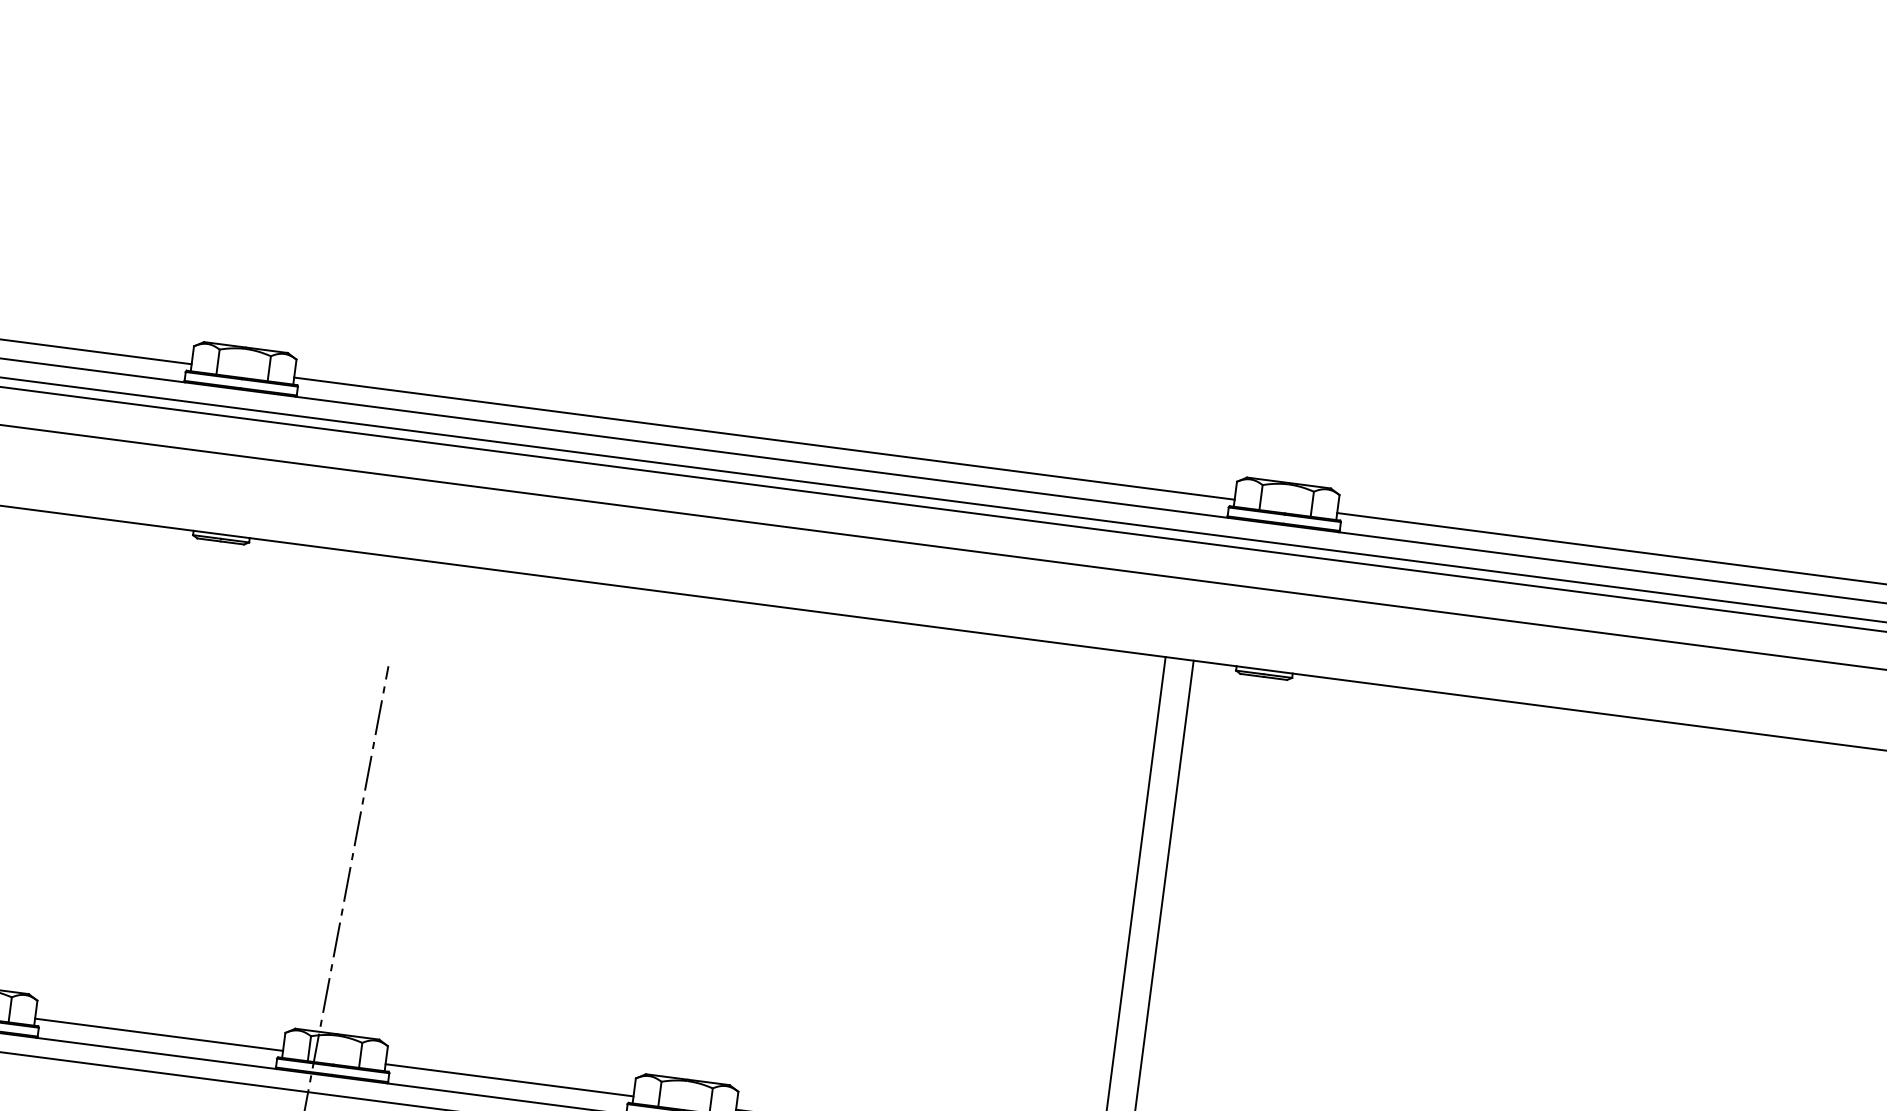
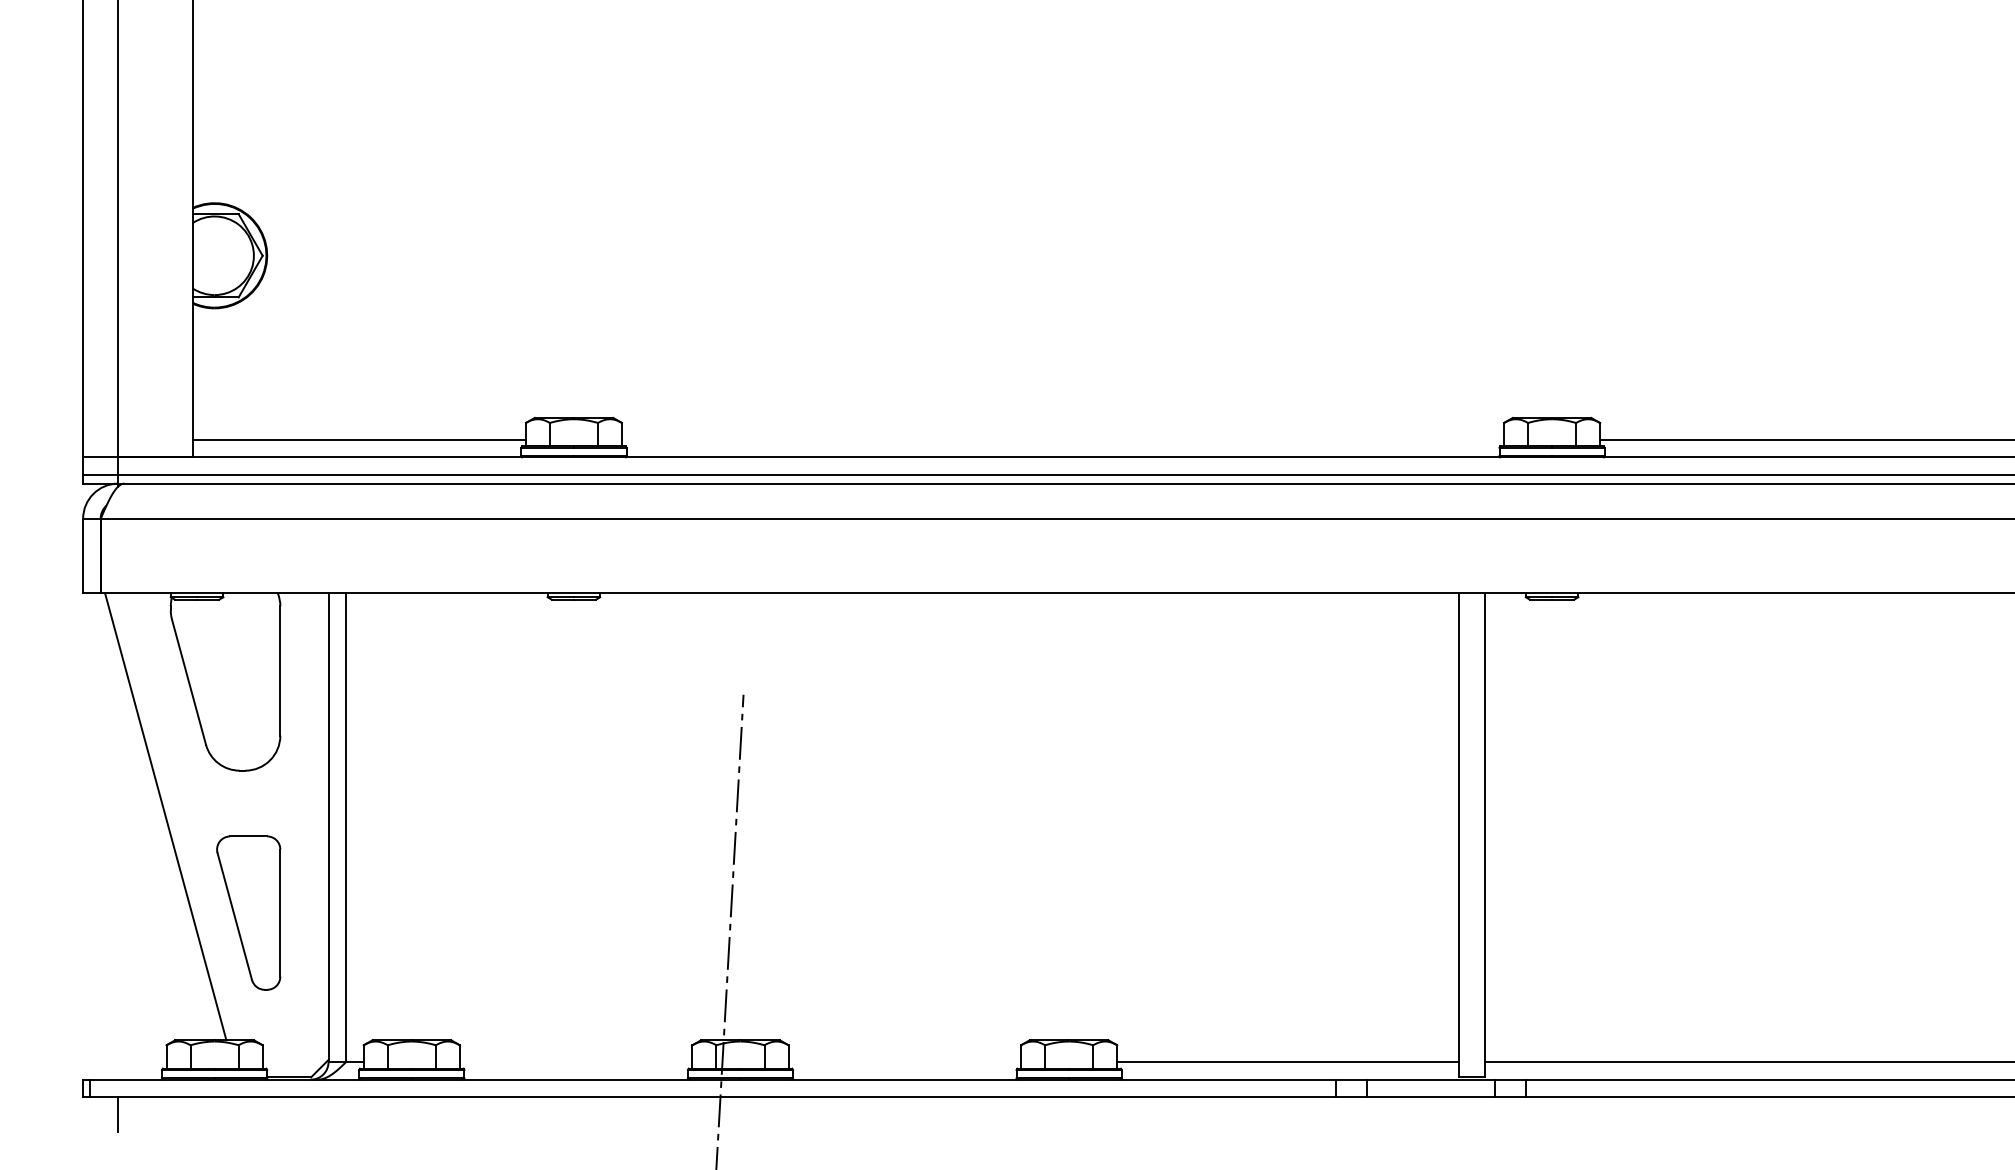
line: (764, 438) -> (1063, 439), removed
line: (158, 1035) -> (575, 1062), removed
line: (509, 1080) -> (904, 1062), removed

